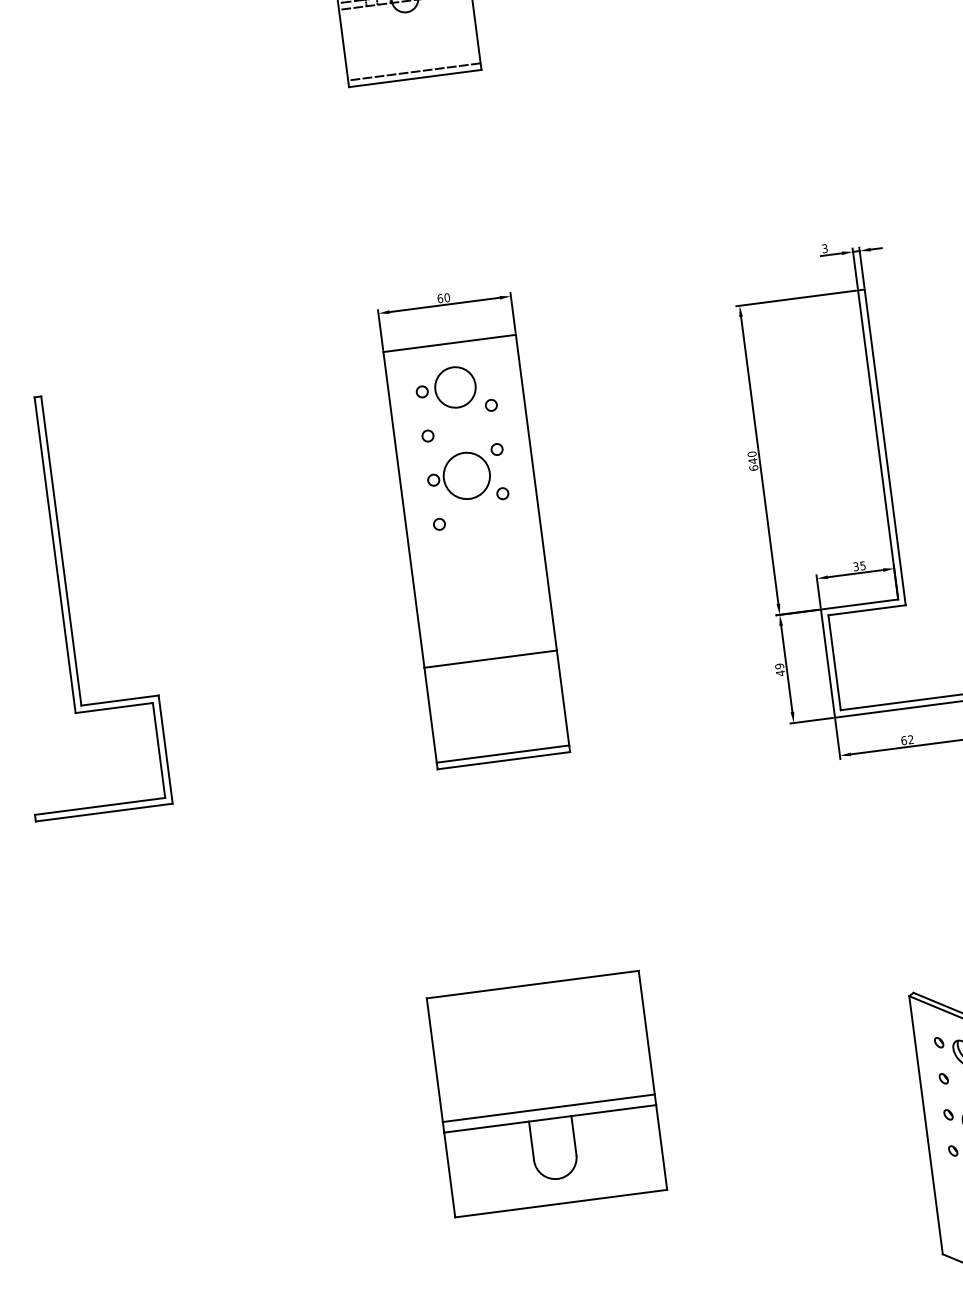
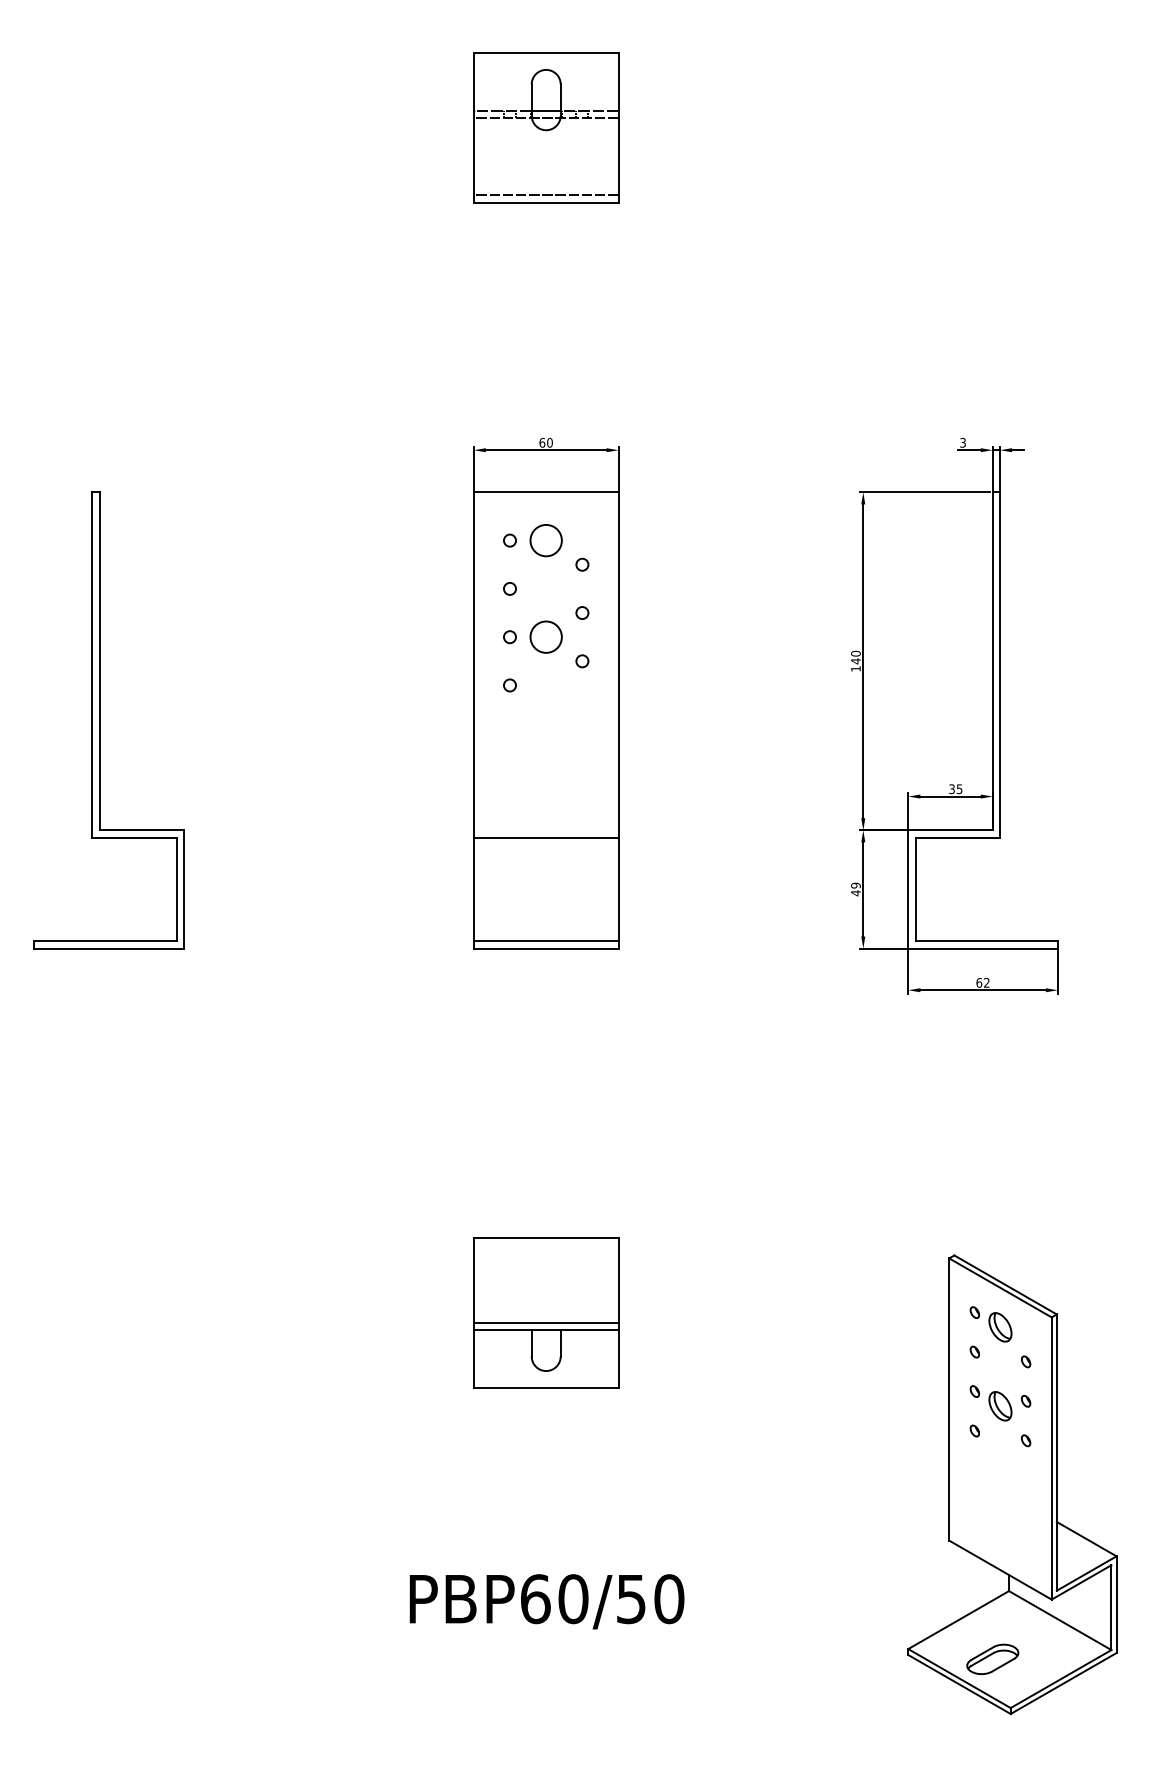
circle: (454, 387) -> (545, 540), size x0.71
text: (753, 467) -> (855, 668), 640 -> 140
circle: (466, 475) -> (545, 636), size x0.62
part: (547, 1093) -> (546, 1312), size x0.62

